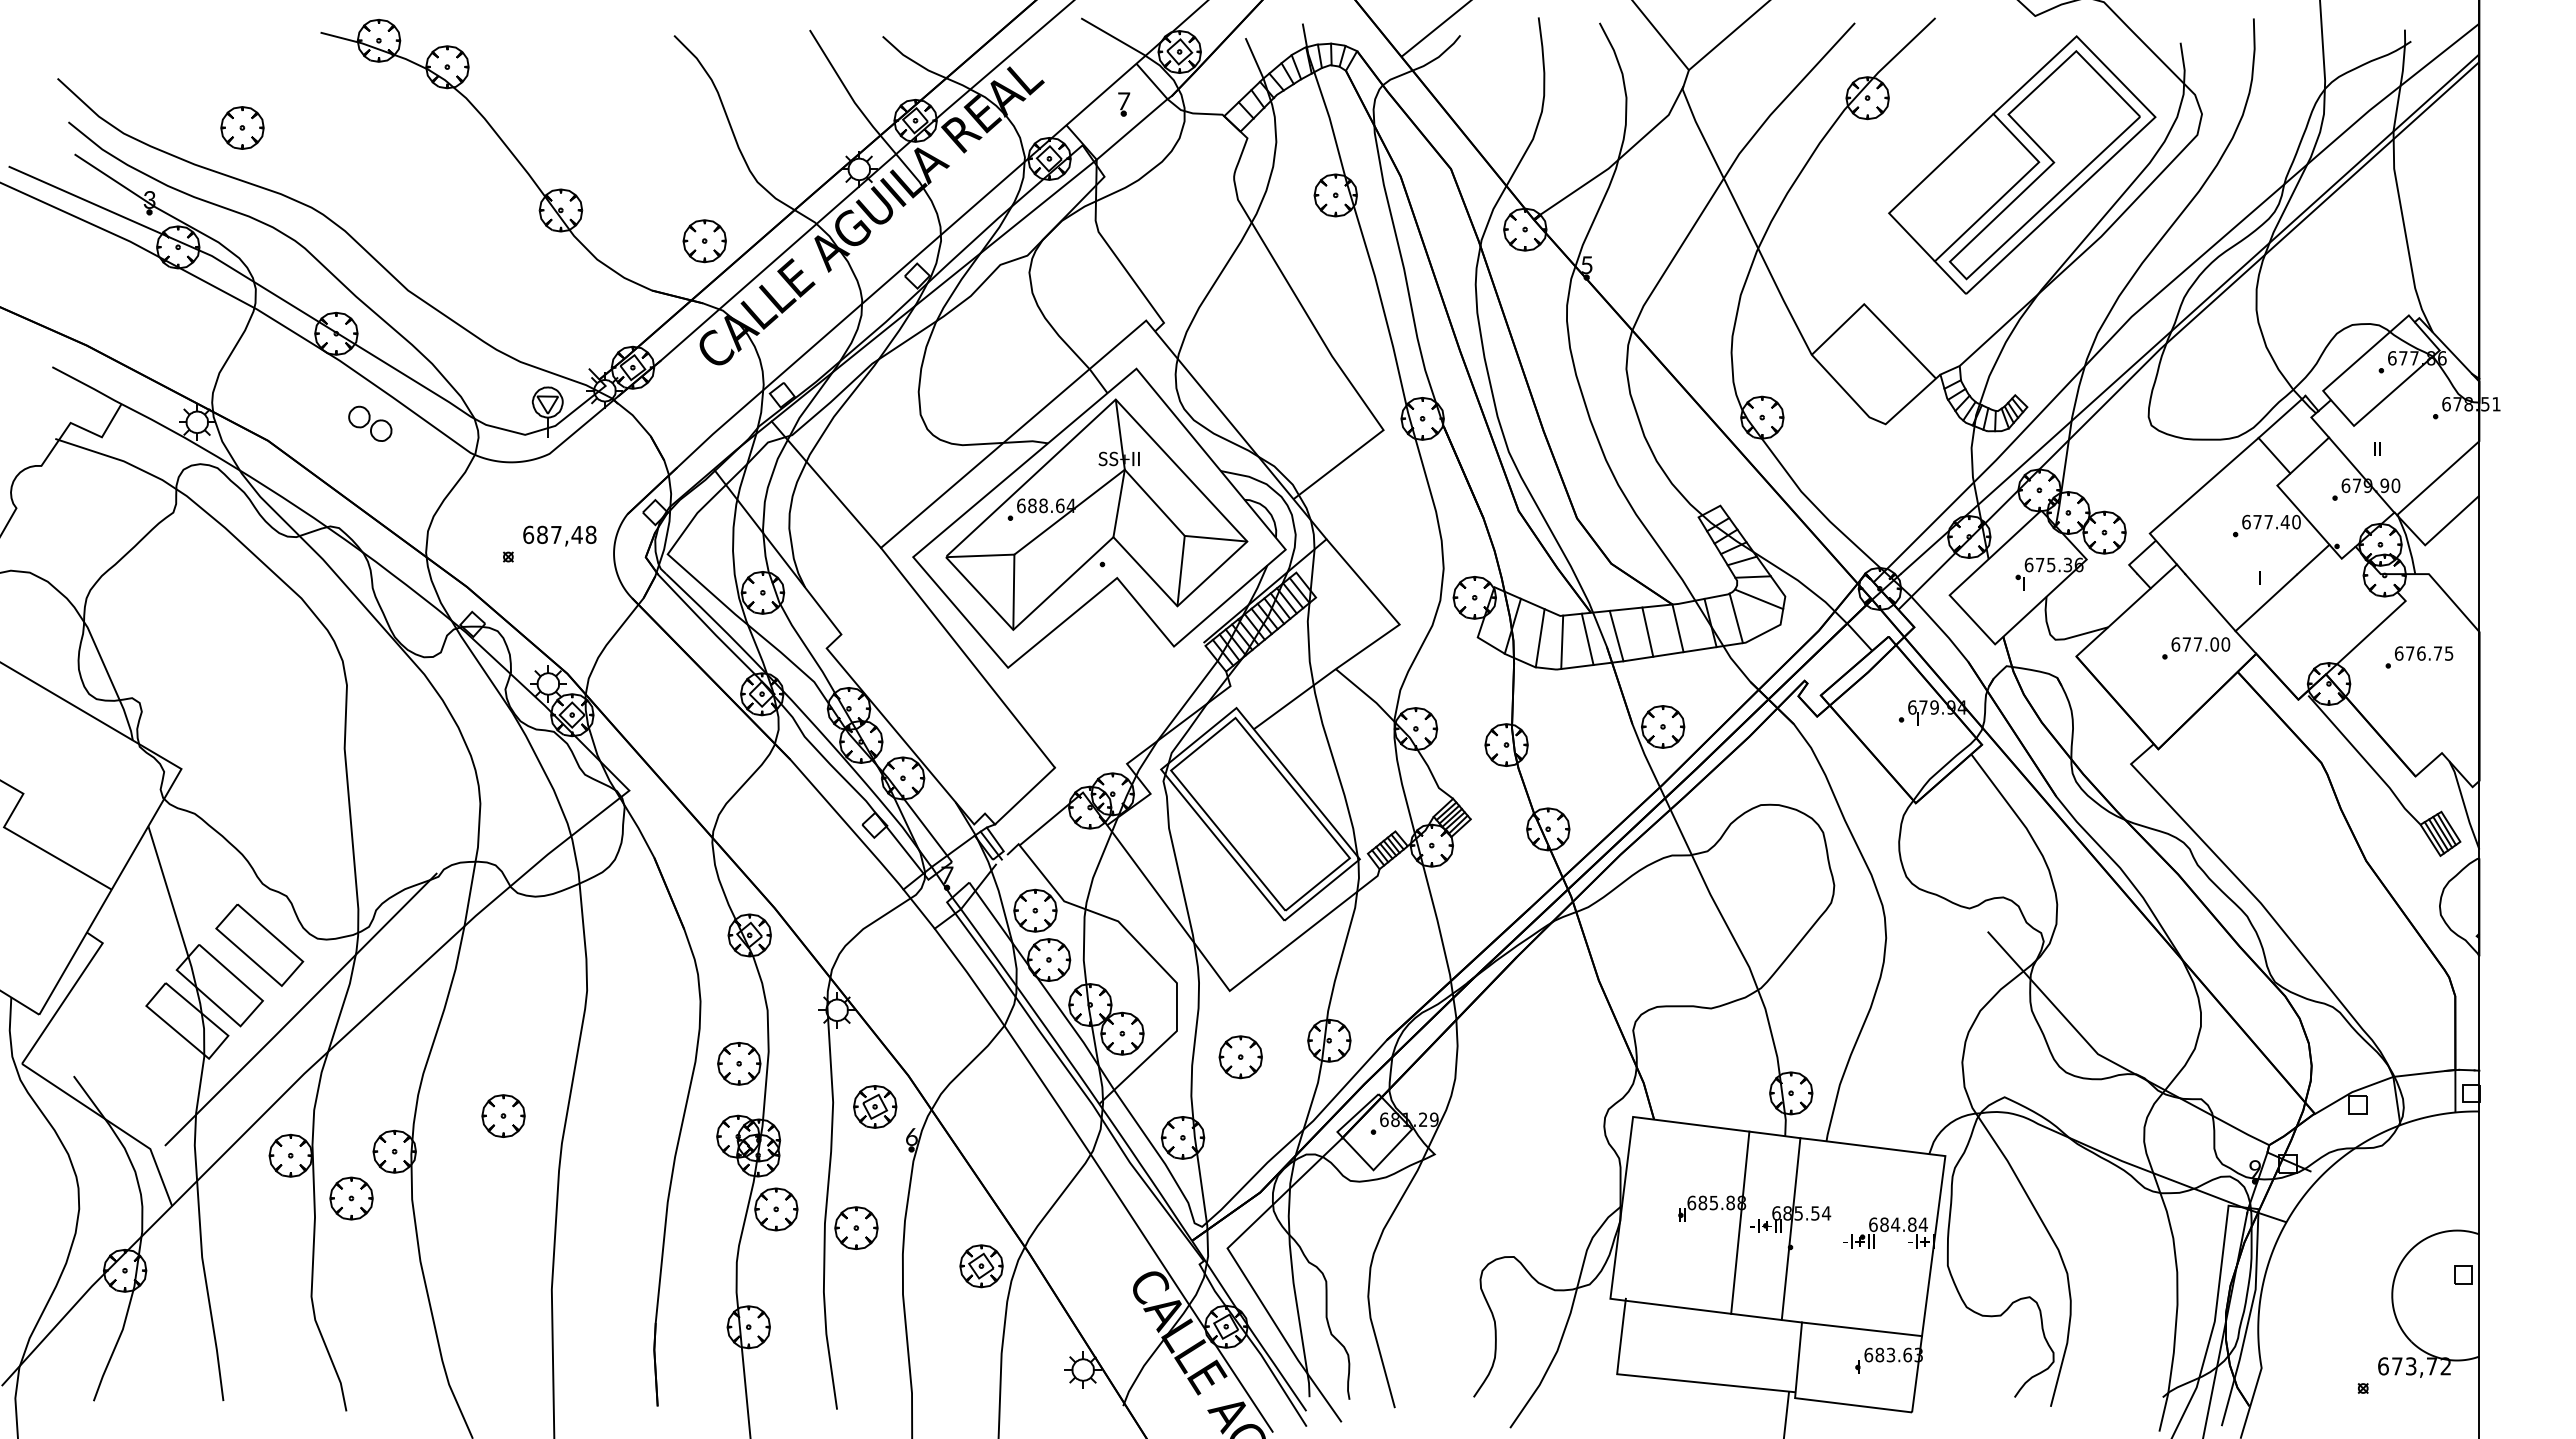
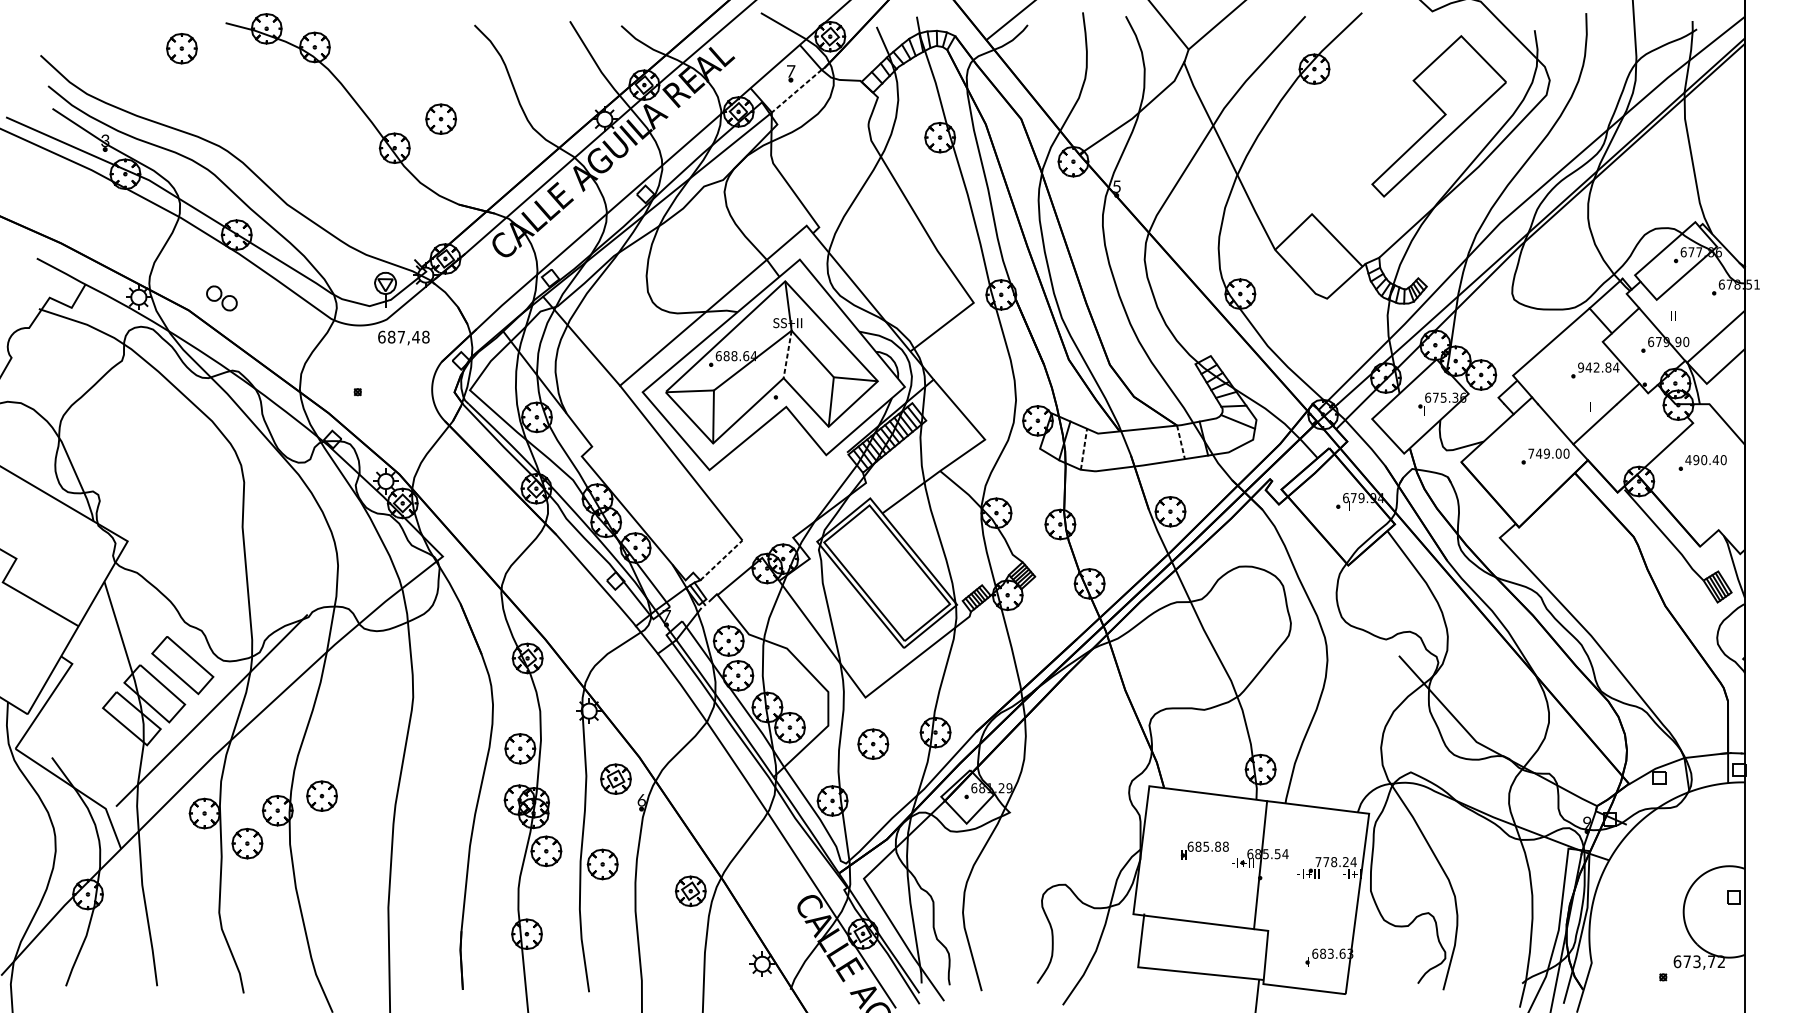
part: (242, 127) -> (181, 48), moved
line: (1132, 129) -> (797, 91), solid -> dashed
part: (2022, 164) -> (1423, 115), removed
part: (704, 241) -> (440, 119), moved
part: (370, 423) -> (222, 298), moved
line: (1119, 503) -> (787, 354), solid -> dashed
text: (2271, 521) -> (1598, 367), 677.40 -> 942.84
text: (559, 535) -> (403, 337), moved
line: (1735, 618) -> (1221, 435), removed
line: (1678, 628) -> (1181, 442), solid -> dashed
line: (1647, 631) -> (1159, 444), removed
line: (1616, 635) -> (1137, 447), removed
line: (1540, 637) -> (1084, 448), solid -> dashed
line: (1587, 638) -> (1117, 449), removed
line: (1562, 642) -> (1099, 452), removed
text: (2186, 644) -> (1538, 453), 677.00 -> 749.00
text: (2423, 653) -> (1705, 460), 676.75 -> 490.40
line: (1025, 795) -> (721, 559), solid -> dashed
part: (503, 1115) -> (321, 795), moved
line: (1740, 1222) -> (1224, 860), removed
text: (1892, 1224) -> (1331, 861), 684.84 -> 778.24
line: (1861, 1329) -> (1310, 935), removed

